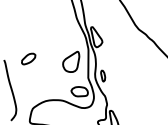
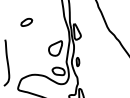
part: (28, 59) -> (26, 22), moved

